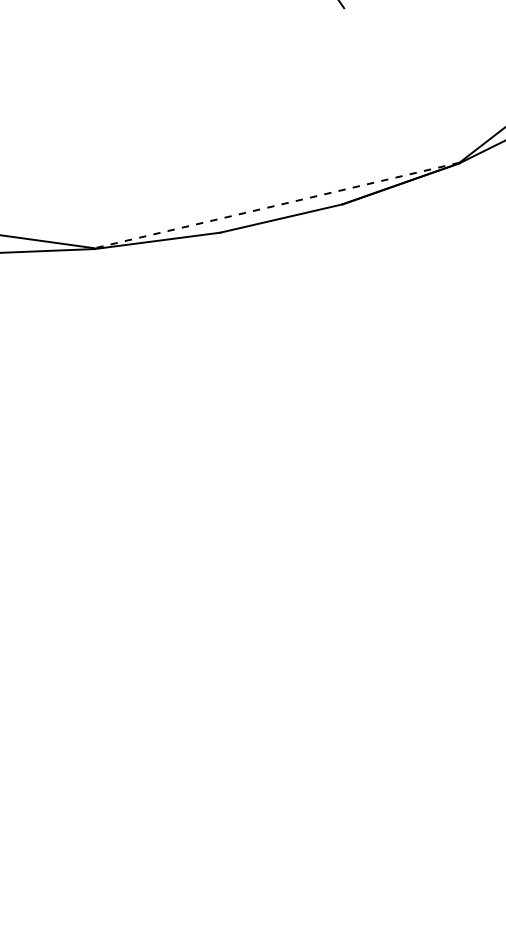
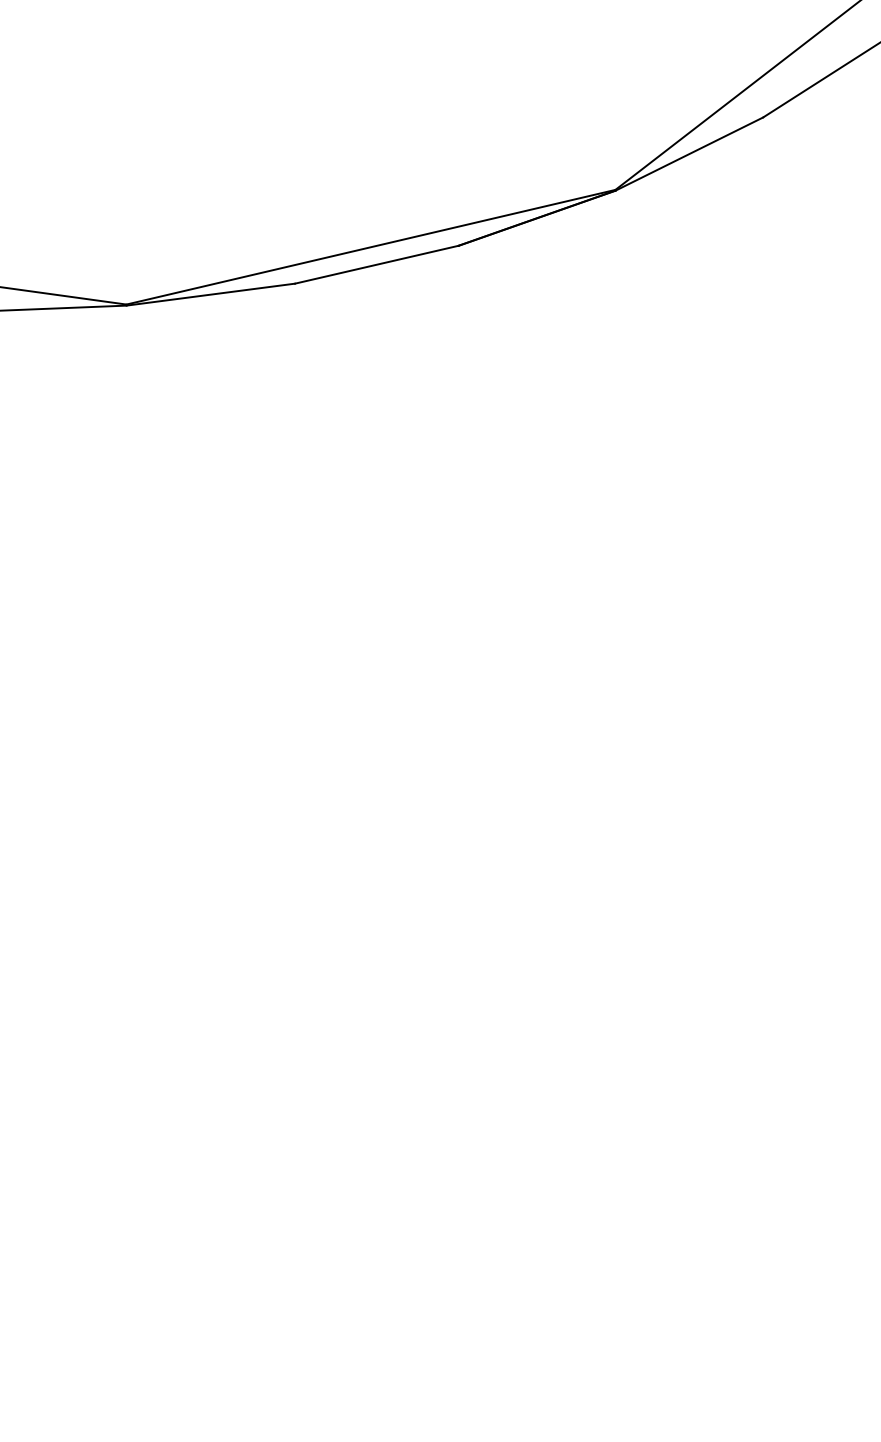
line: (276, 205) -> (370, 247), dashed -> solid

